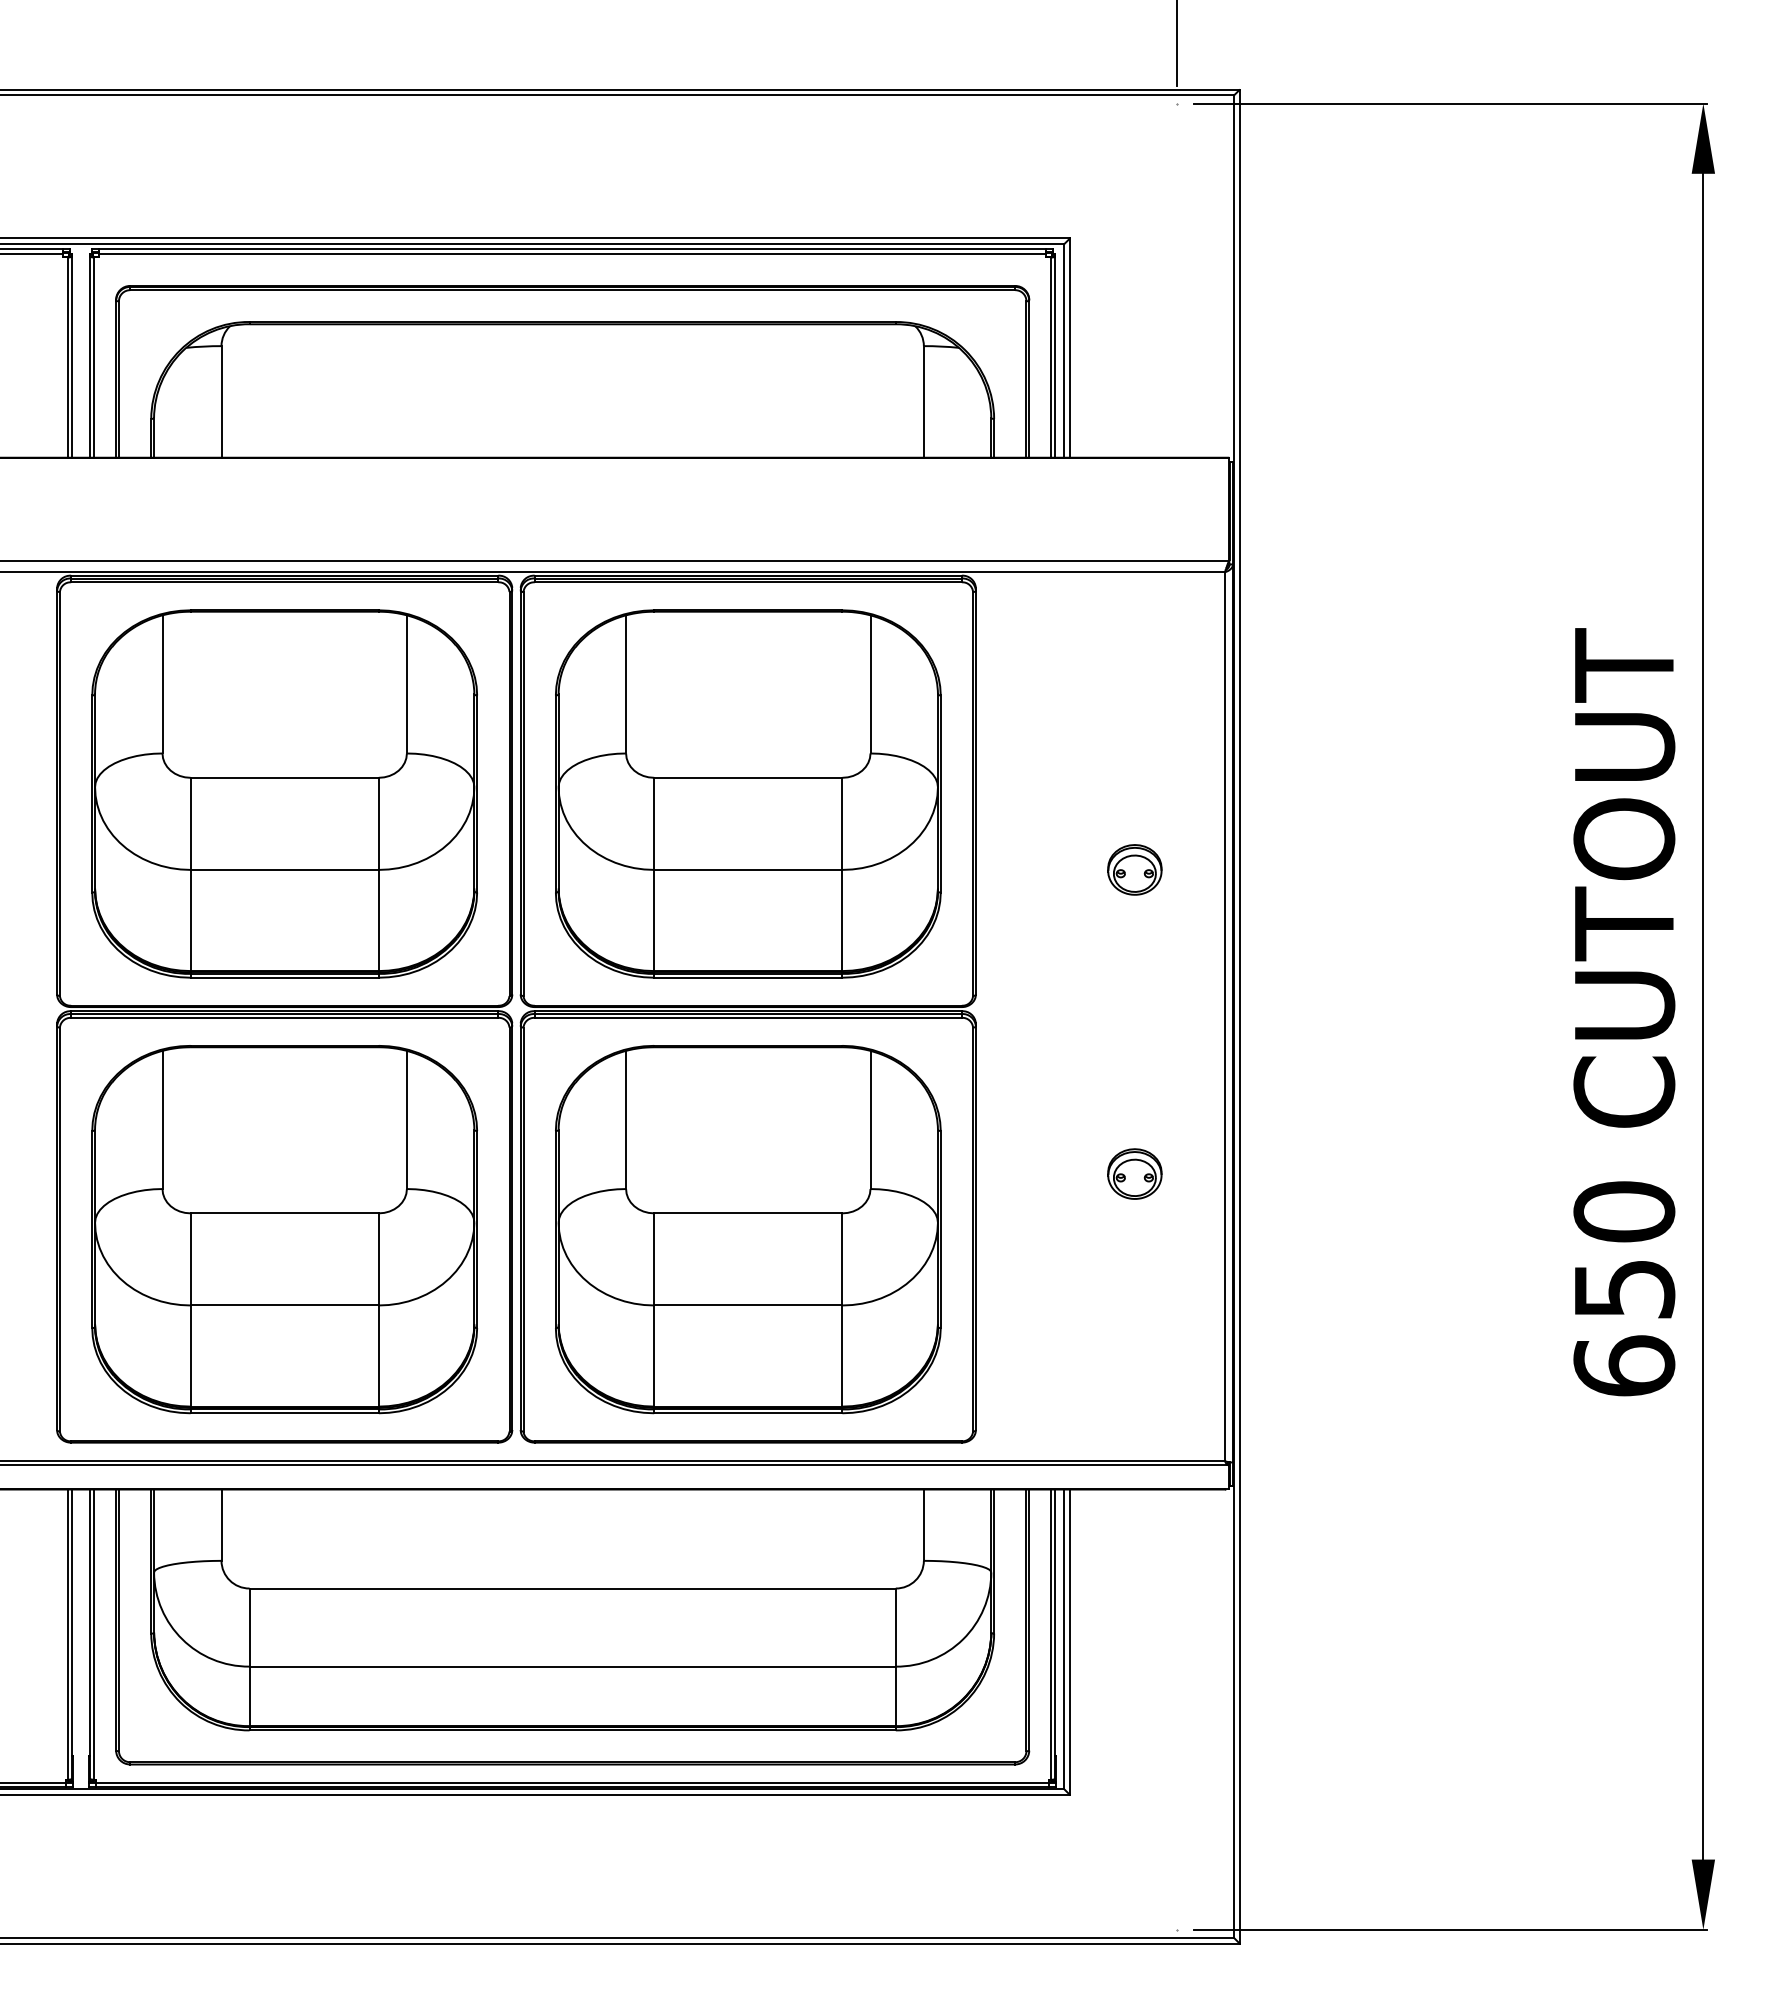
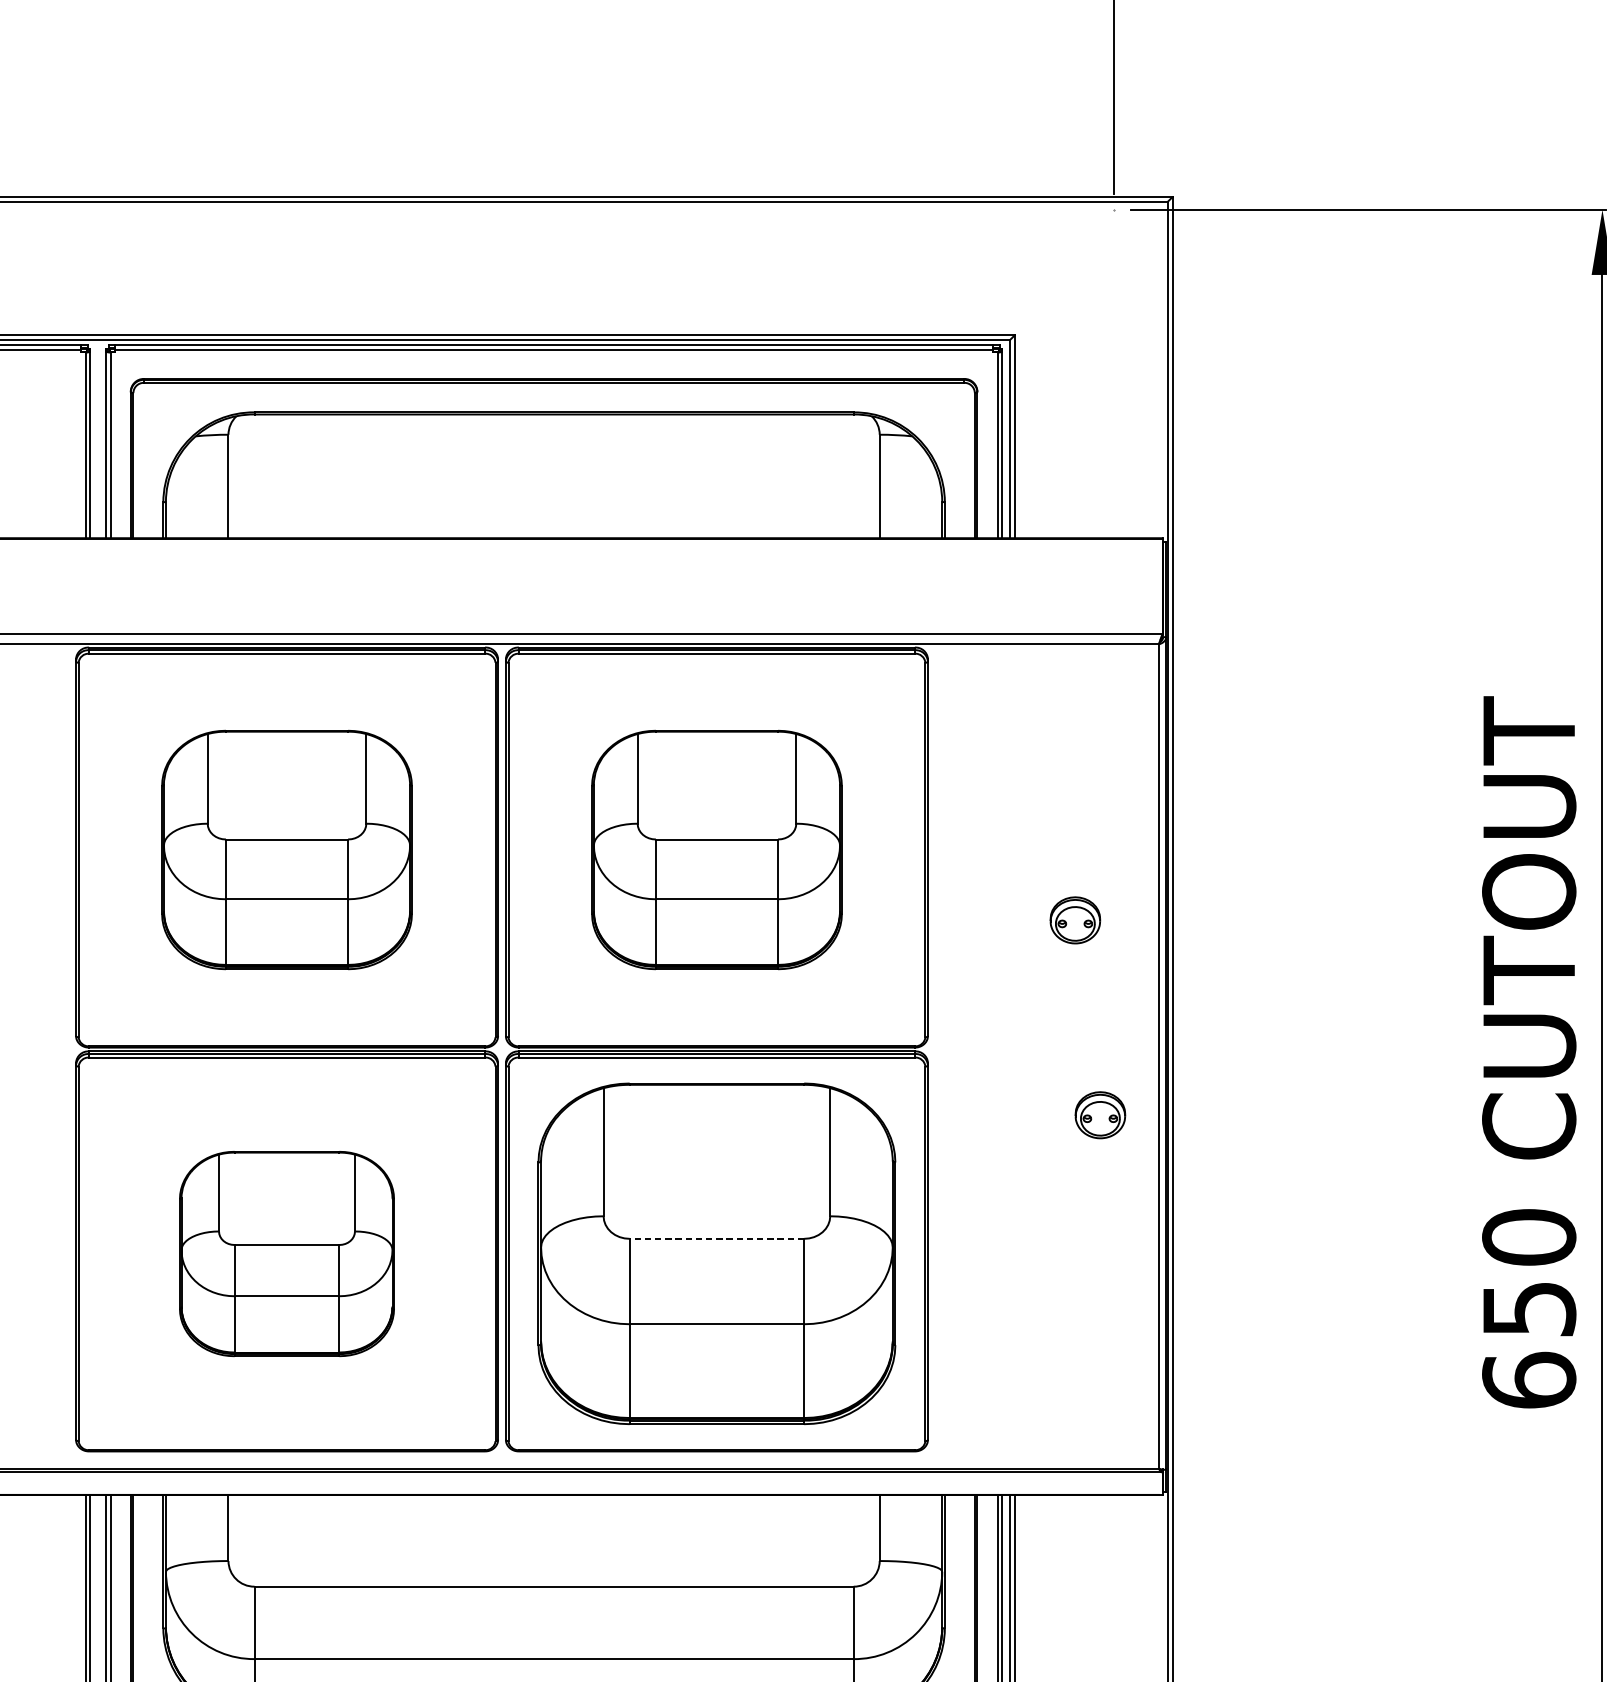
part: (284, 793) -> (286, 849), size x0.7
part: (748, 793) -> (717, 849), size x0.7
part: (1134, 1173) -> (1100, 1114), moved
line: (747, 1213) -> (716, 1238), solid -> dashed
part: (284, 1229) -> (286, 1253), size x0.6

